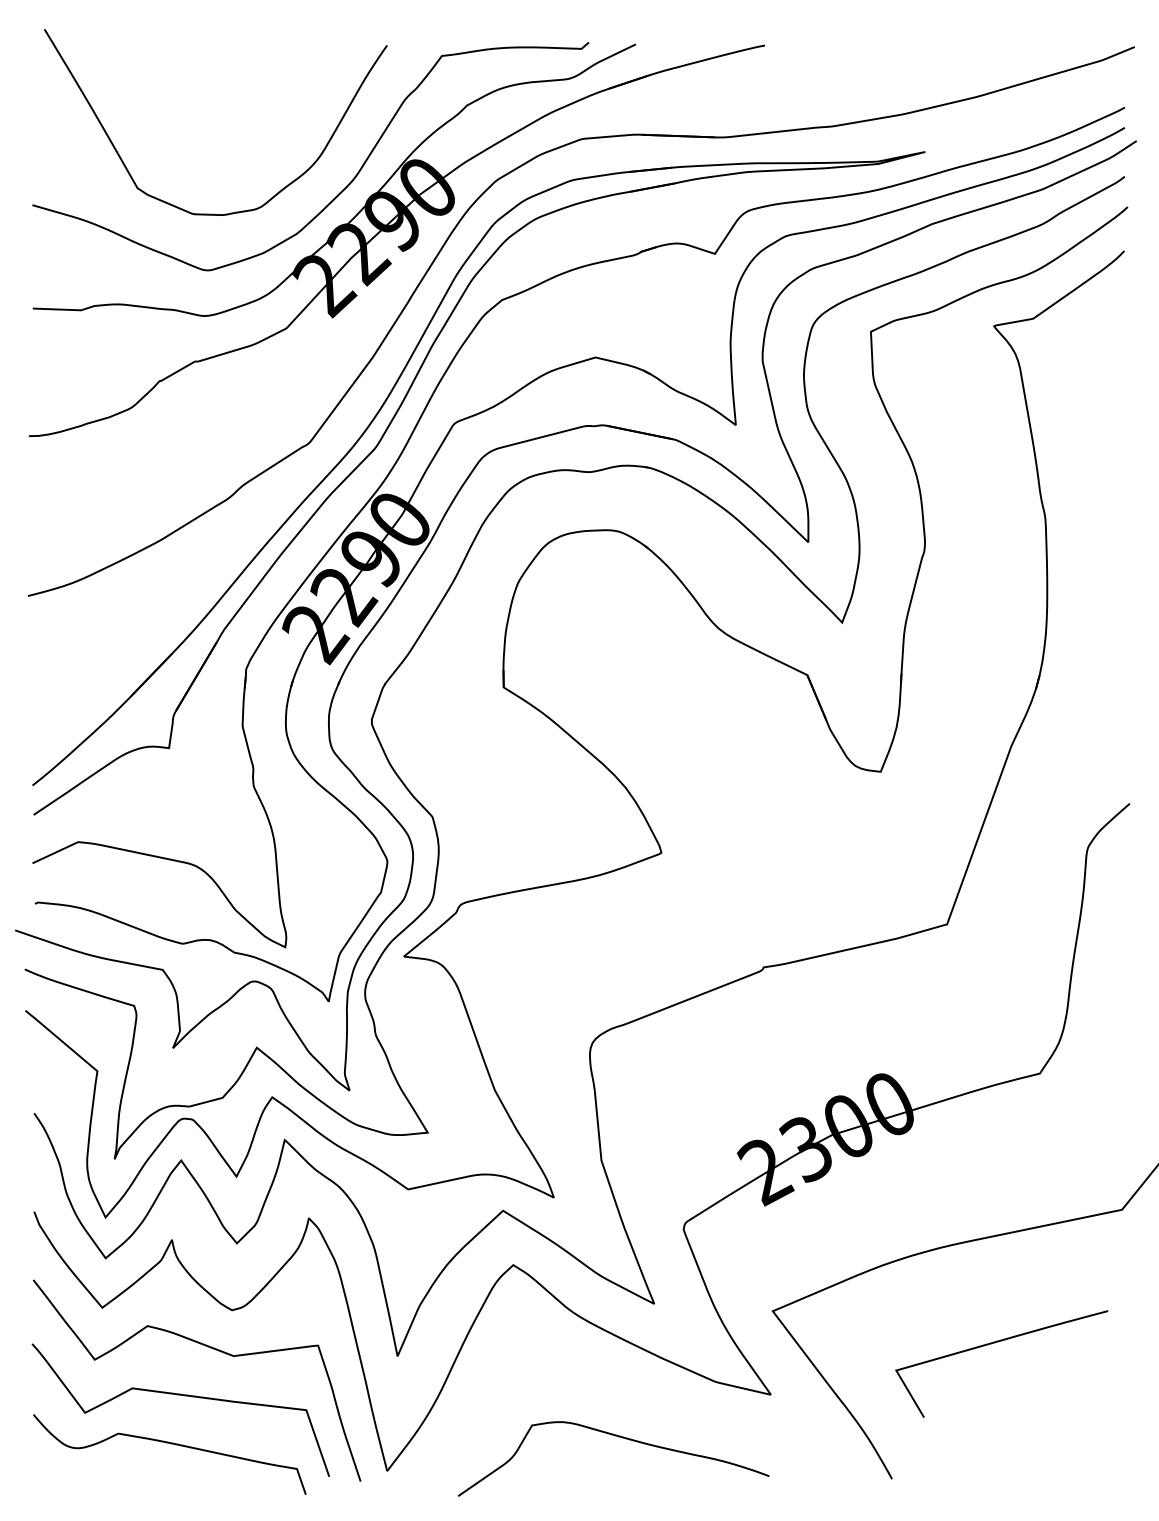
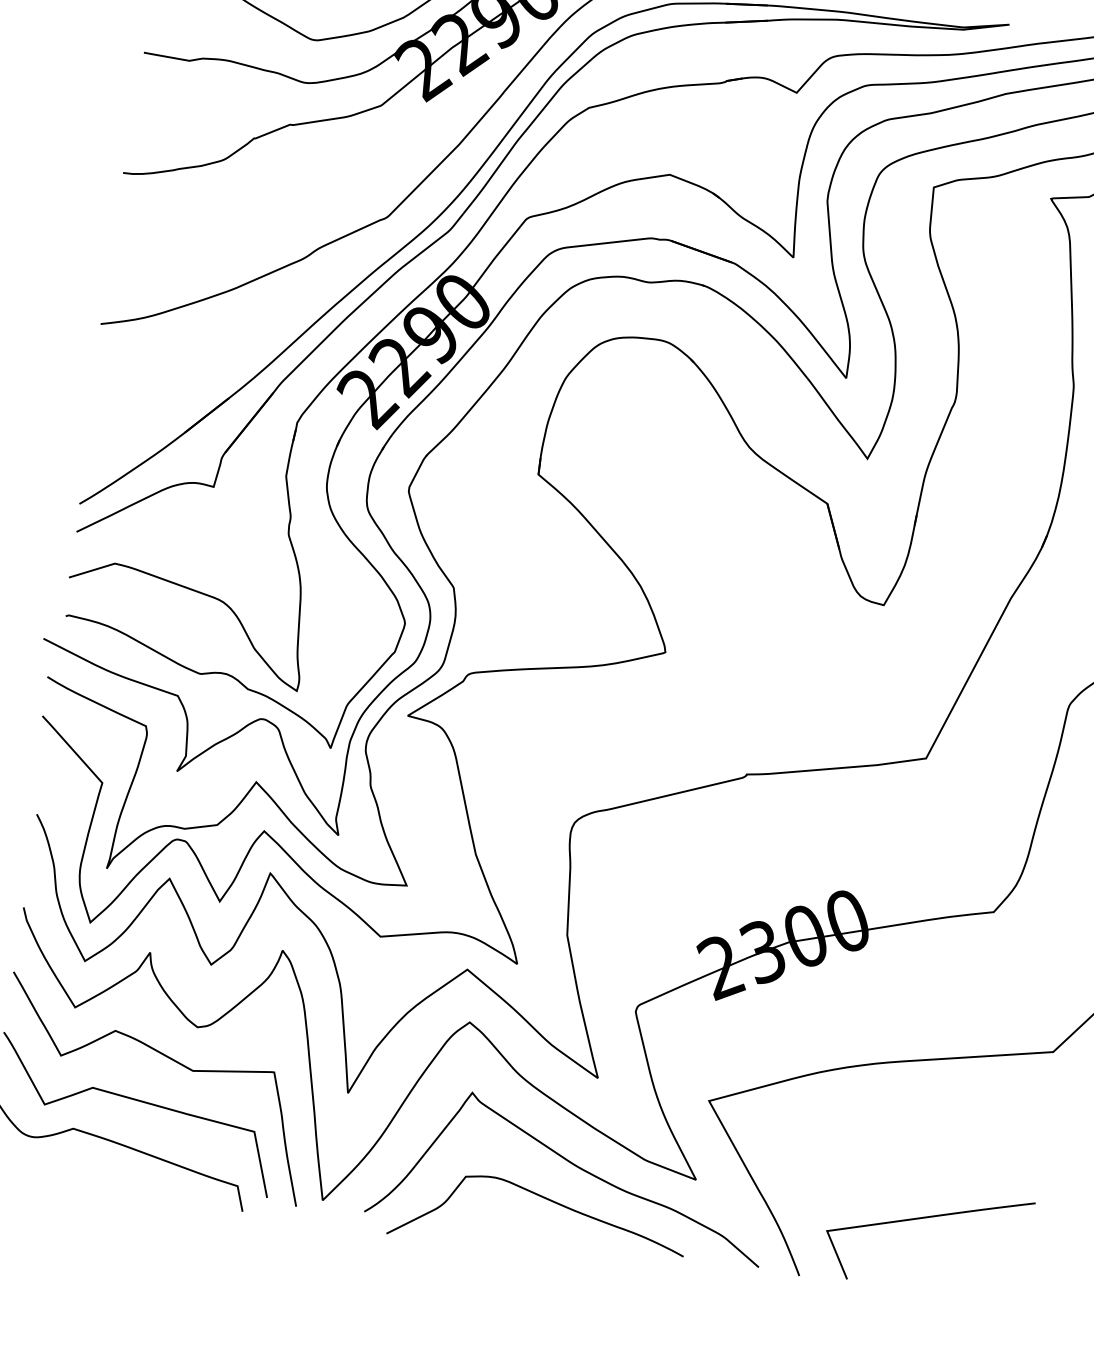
curve: (995, 1343) -> (924, 1218), moved
curve: (642, 1398) -> (574, 1166), added

